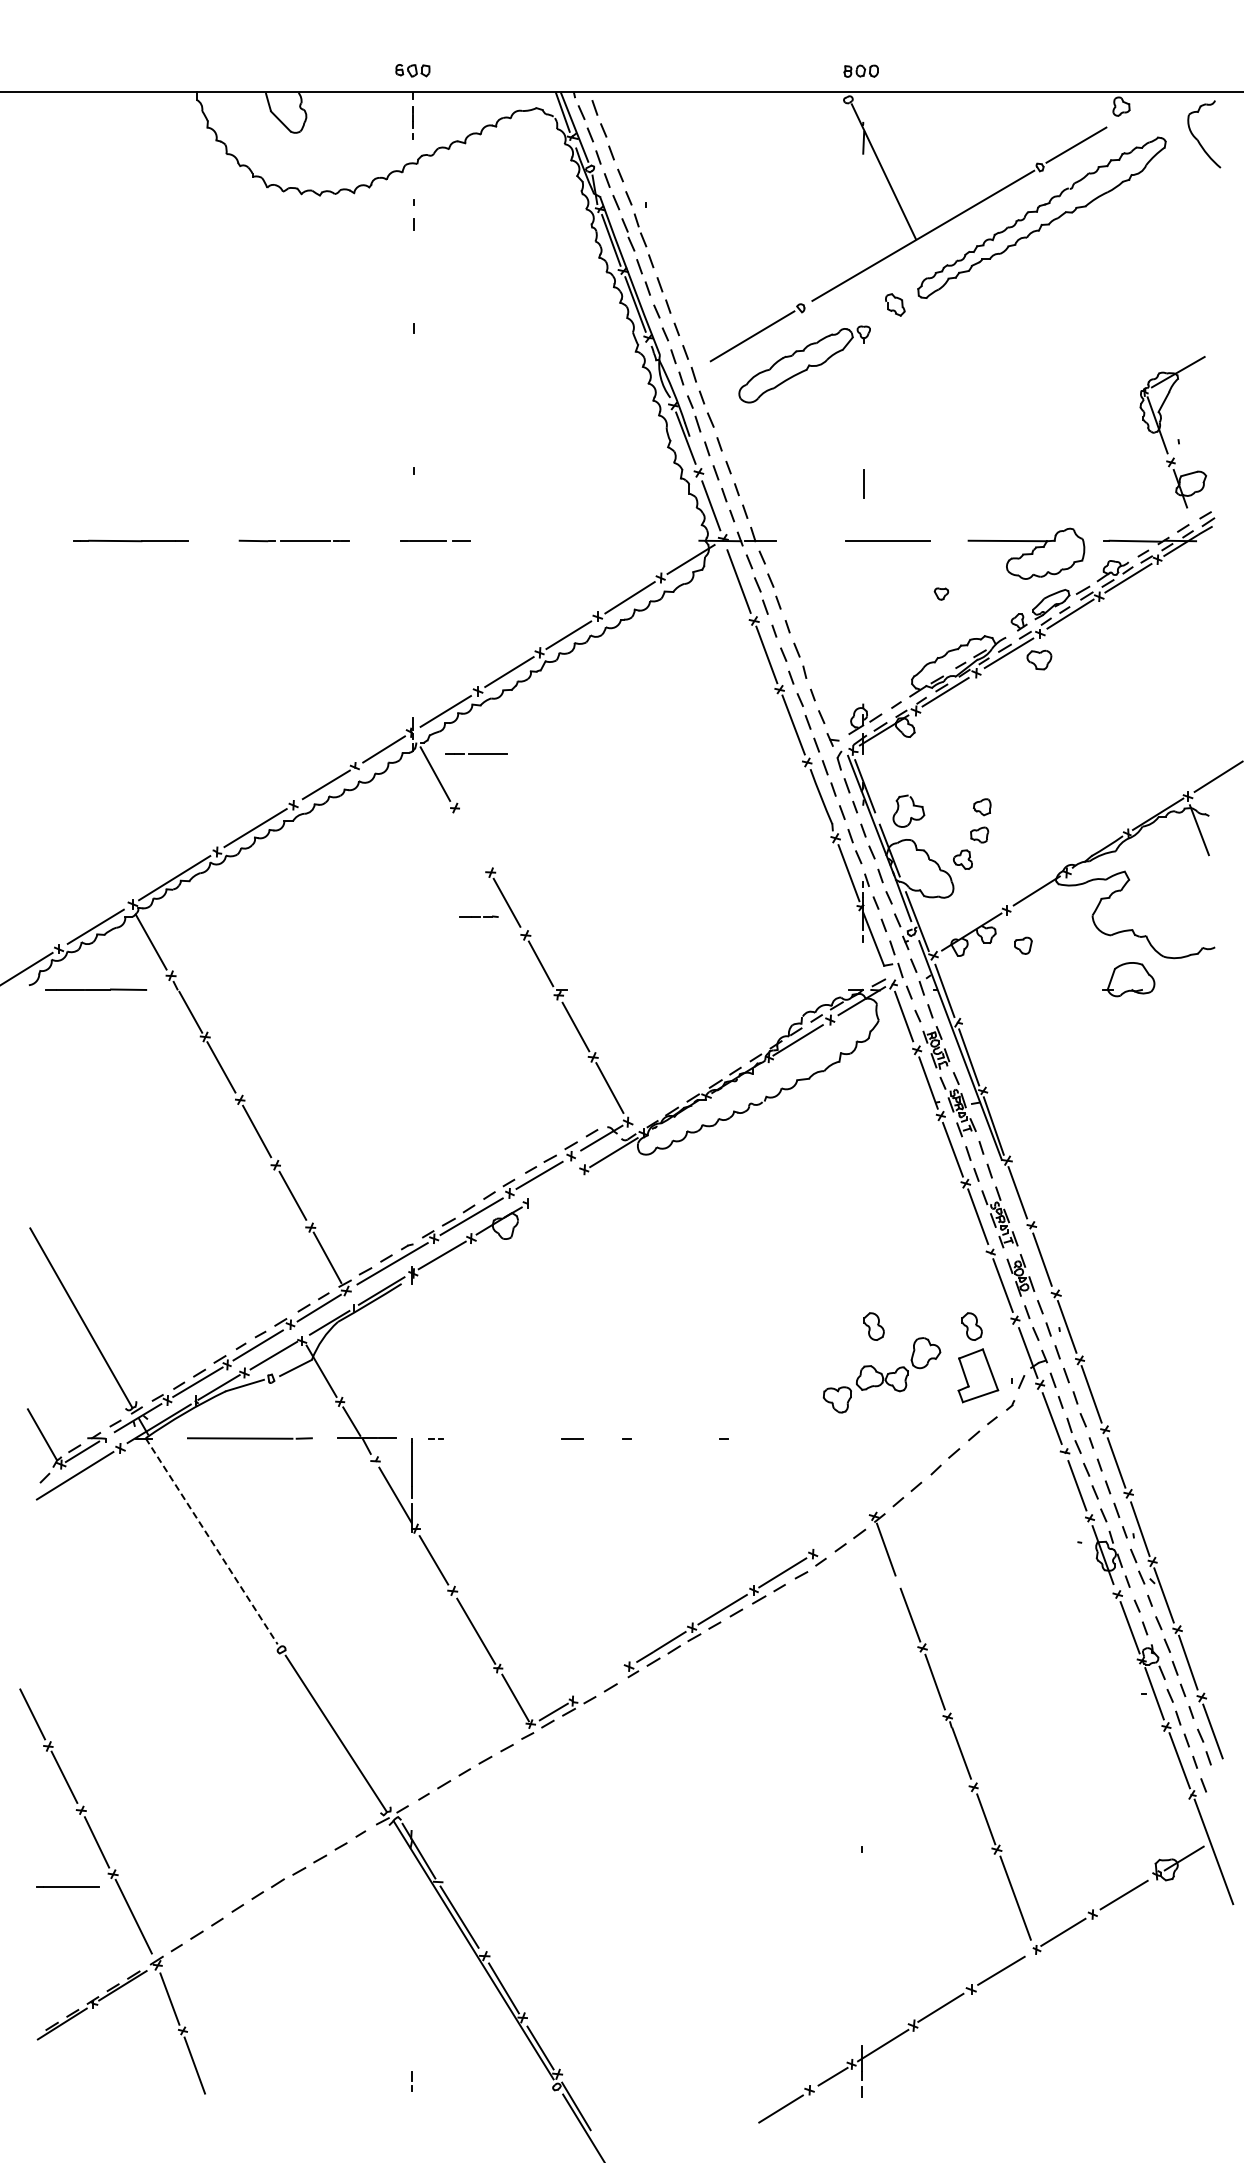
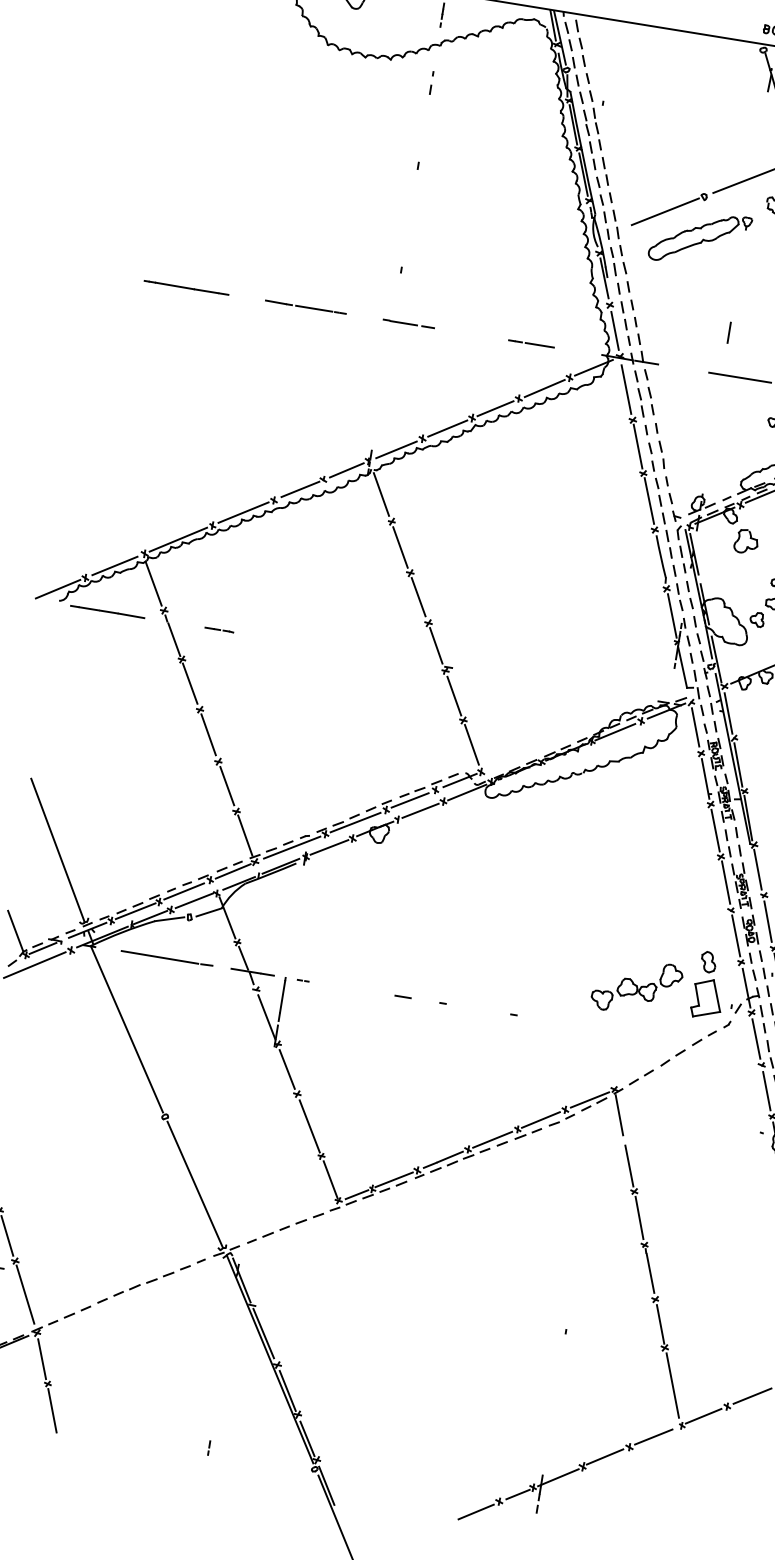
line: (476, 753) -> (531, 343), moved
part: (908, 810) -> (746, 541), moved
line: (472, 840) -> (400, 547), added
line: (478, 916) -> (219, 629), moved
line: (555, 1186) -> (420, 810), added
part: (873, 1326) -> (636, 950), removed
line: (843, 1535) -> (589, 1099), added
line: (211, 1541) -> (126, 1029), dashed -> solid
line: (599, 1684) -> (393, 1179), added

